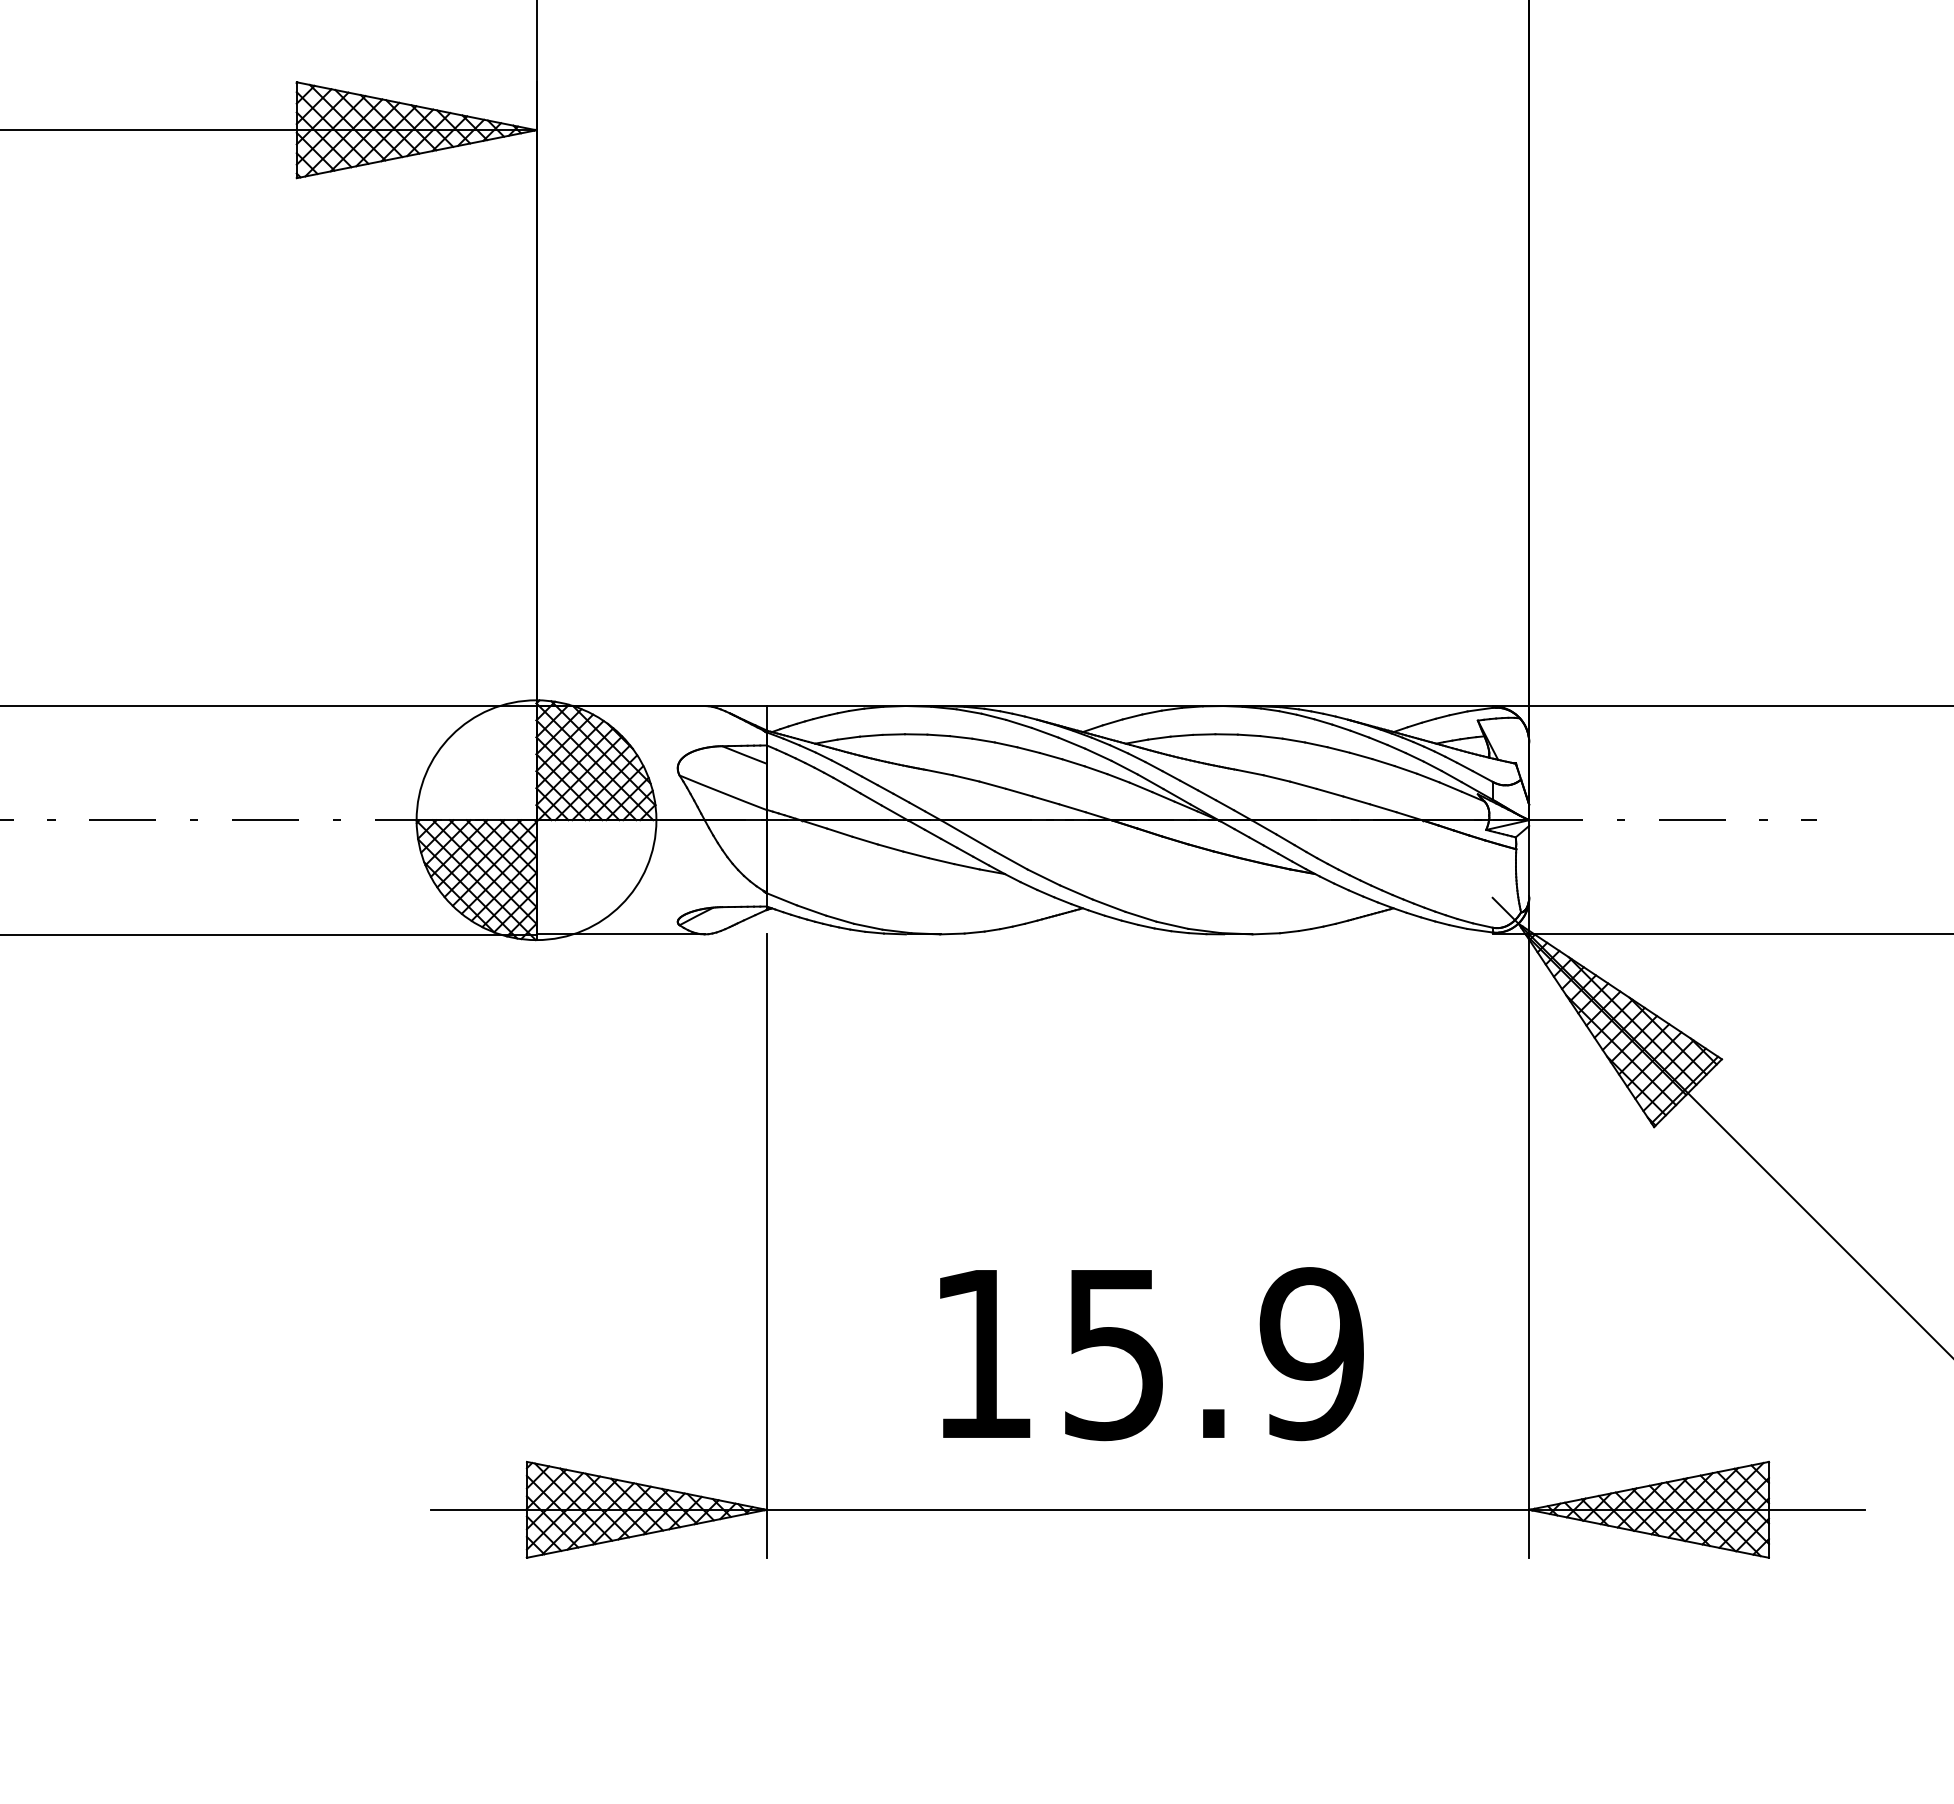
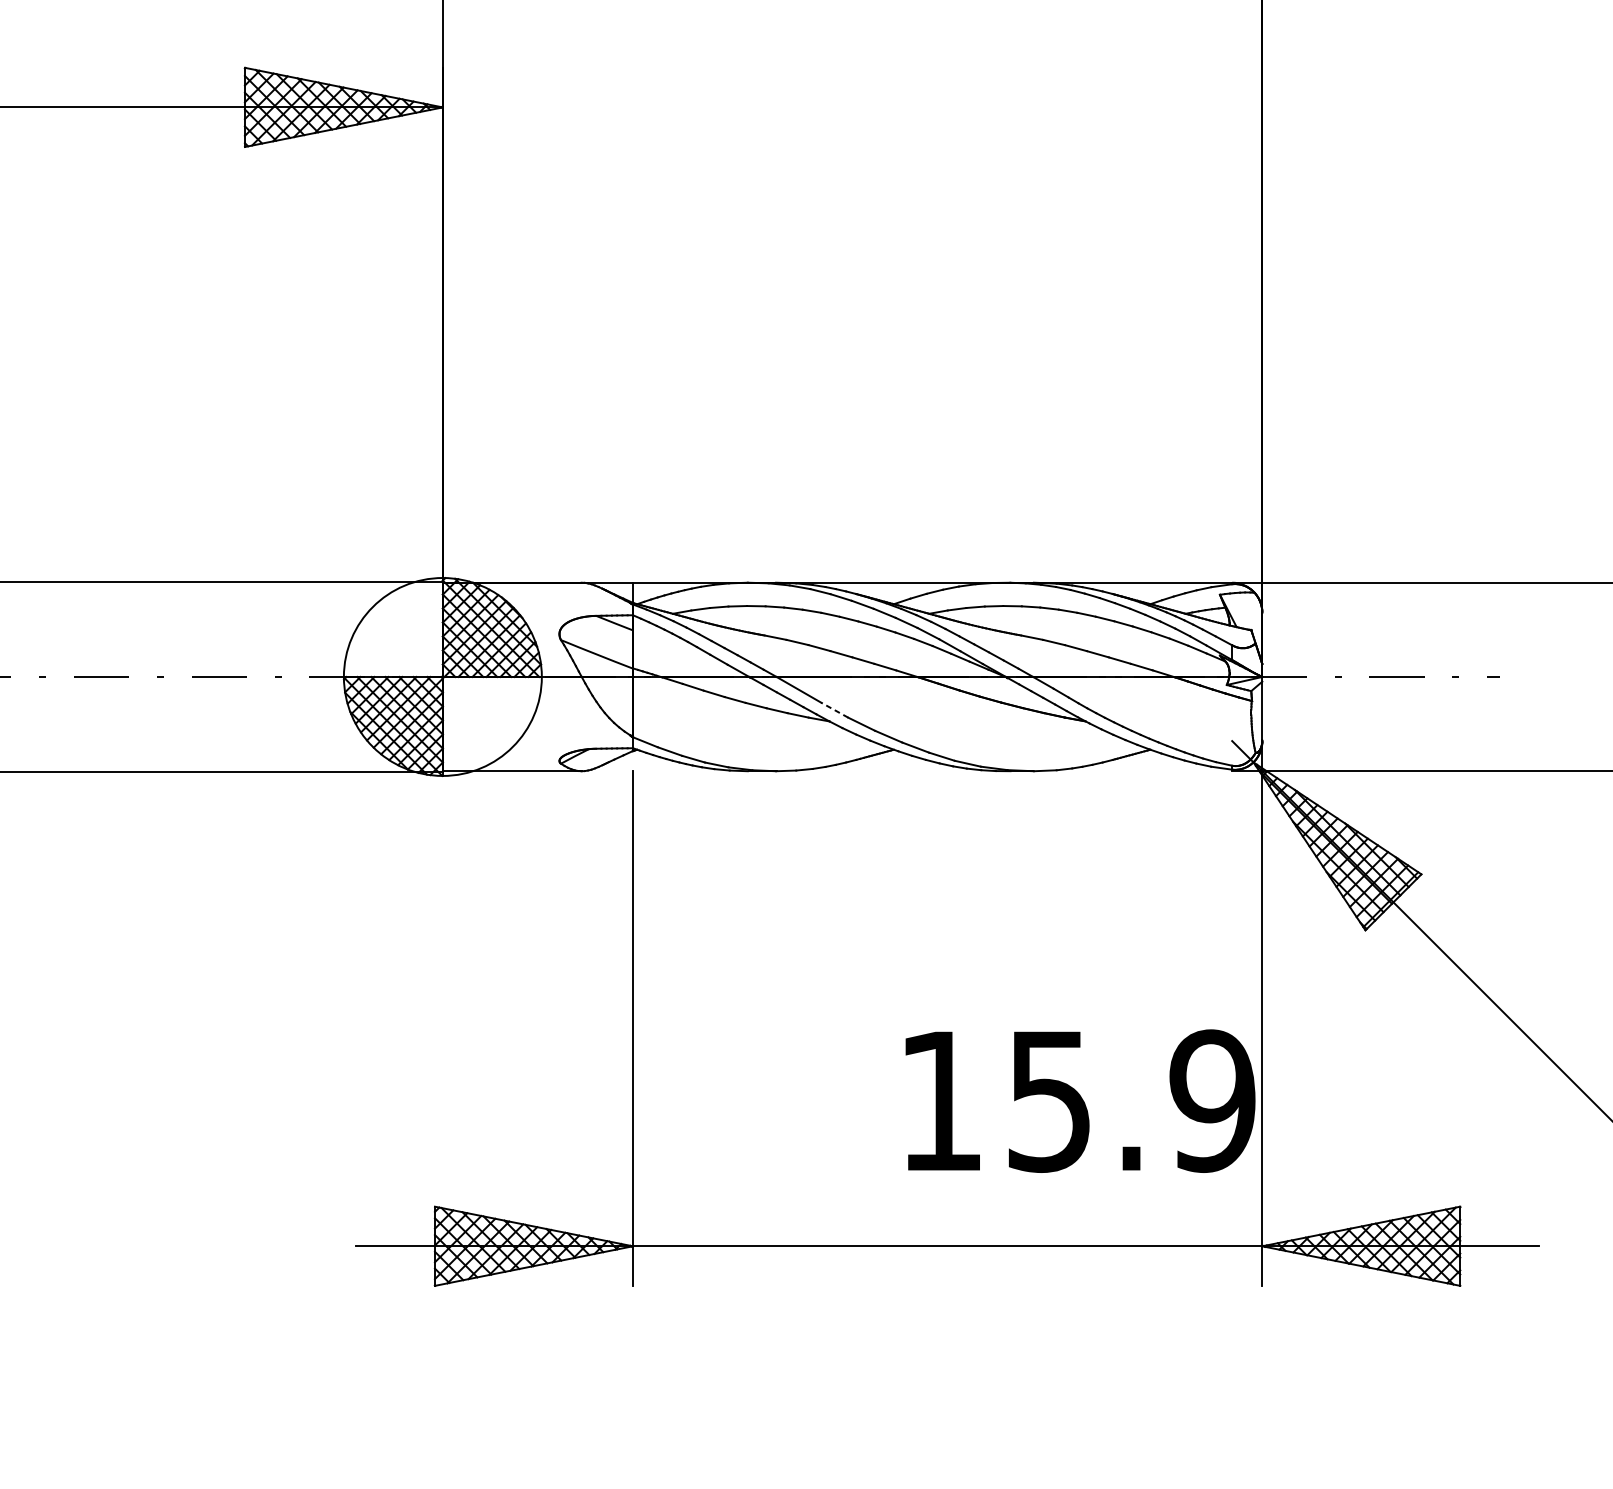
line: (1011, 860) -> (834, 710), solid -> dashed
text: (1151, 1354) -> (1080, 1101), moved

